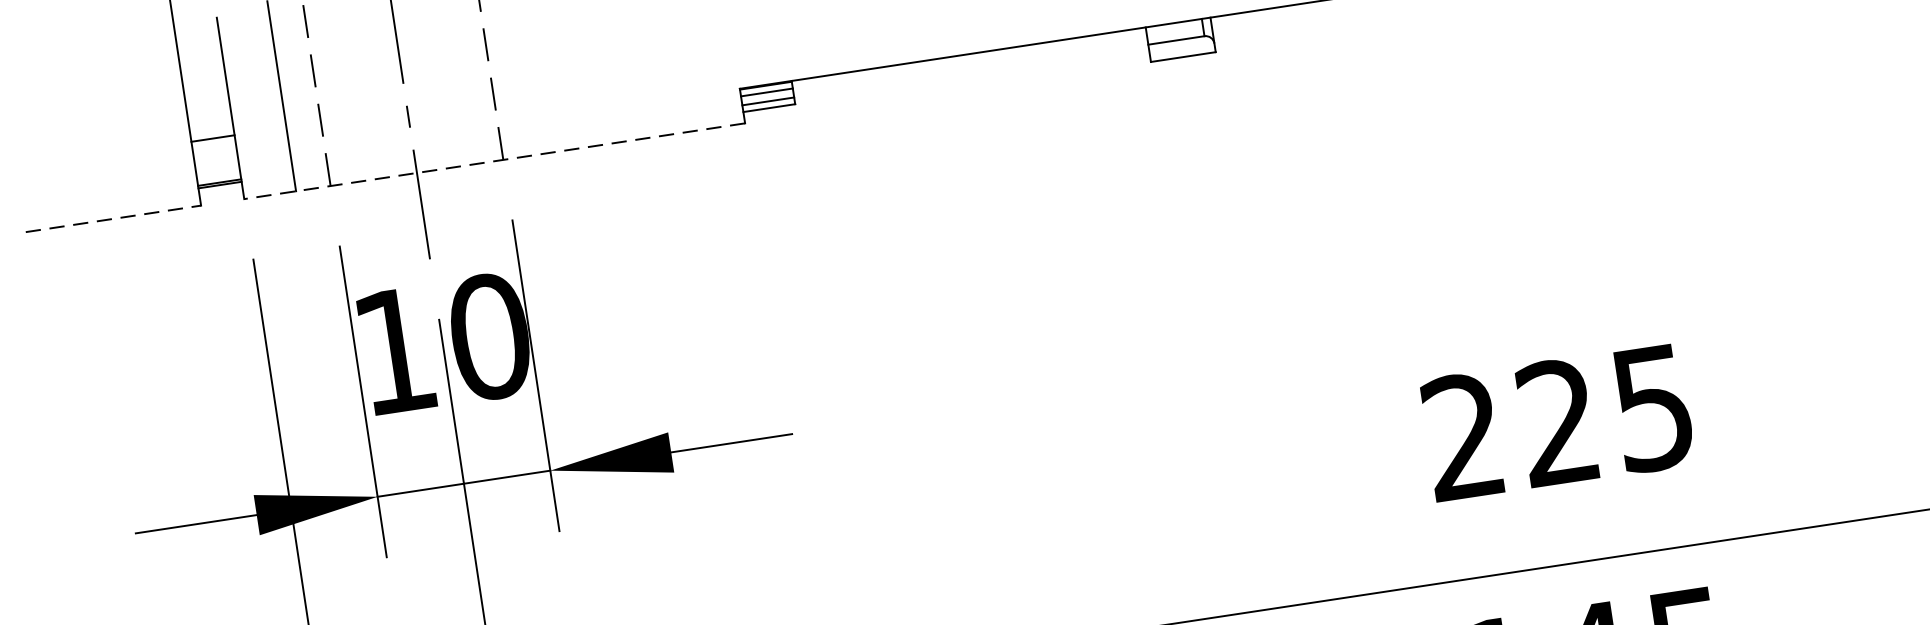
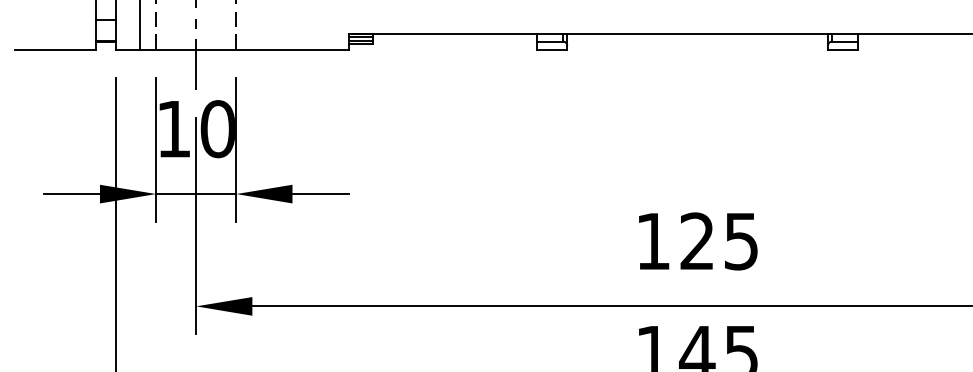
line: (492, 160) -> (231, 49), dashed -> solid
line: (113, 218) -> (55, 49), dashed -> solid
text: (1461, 435) -> (652, 240), 225 -> 125

